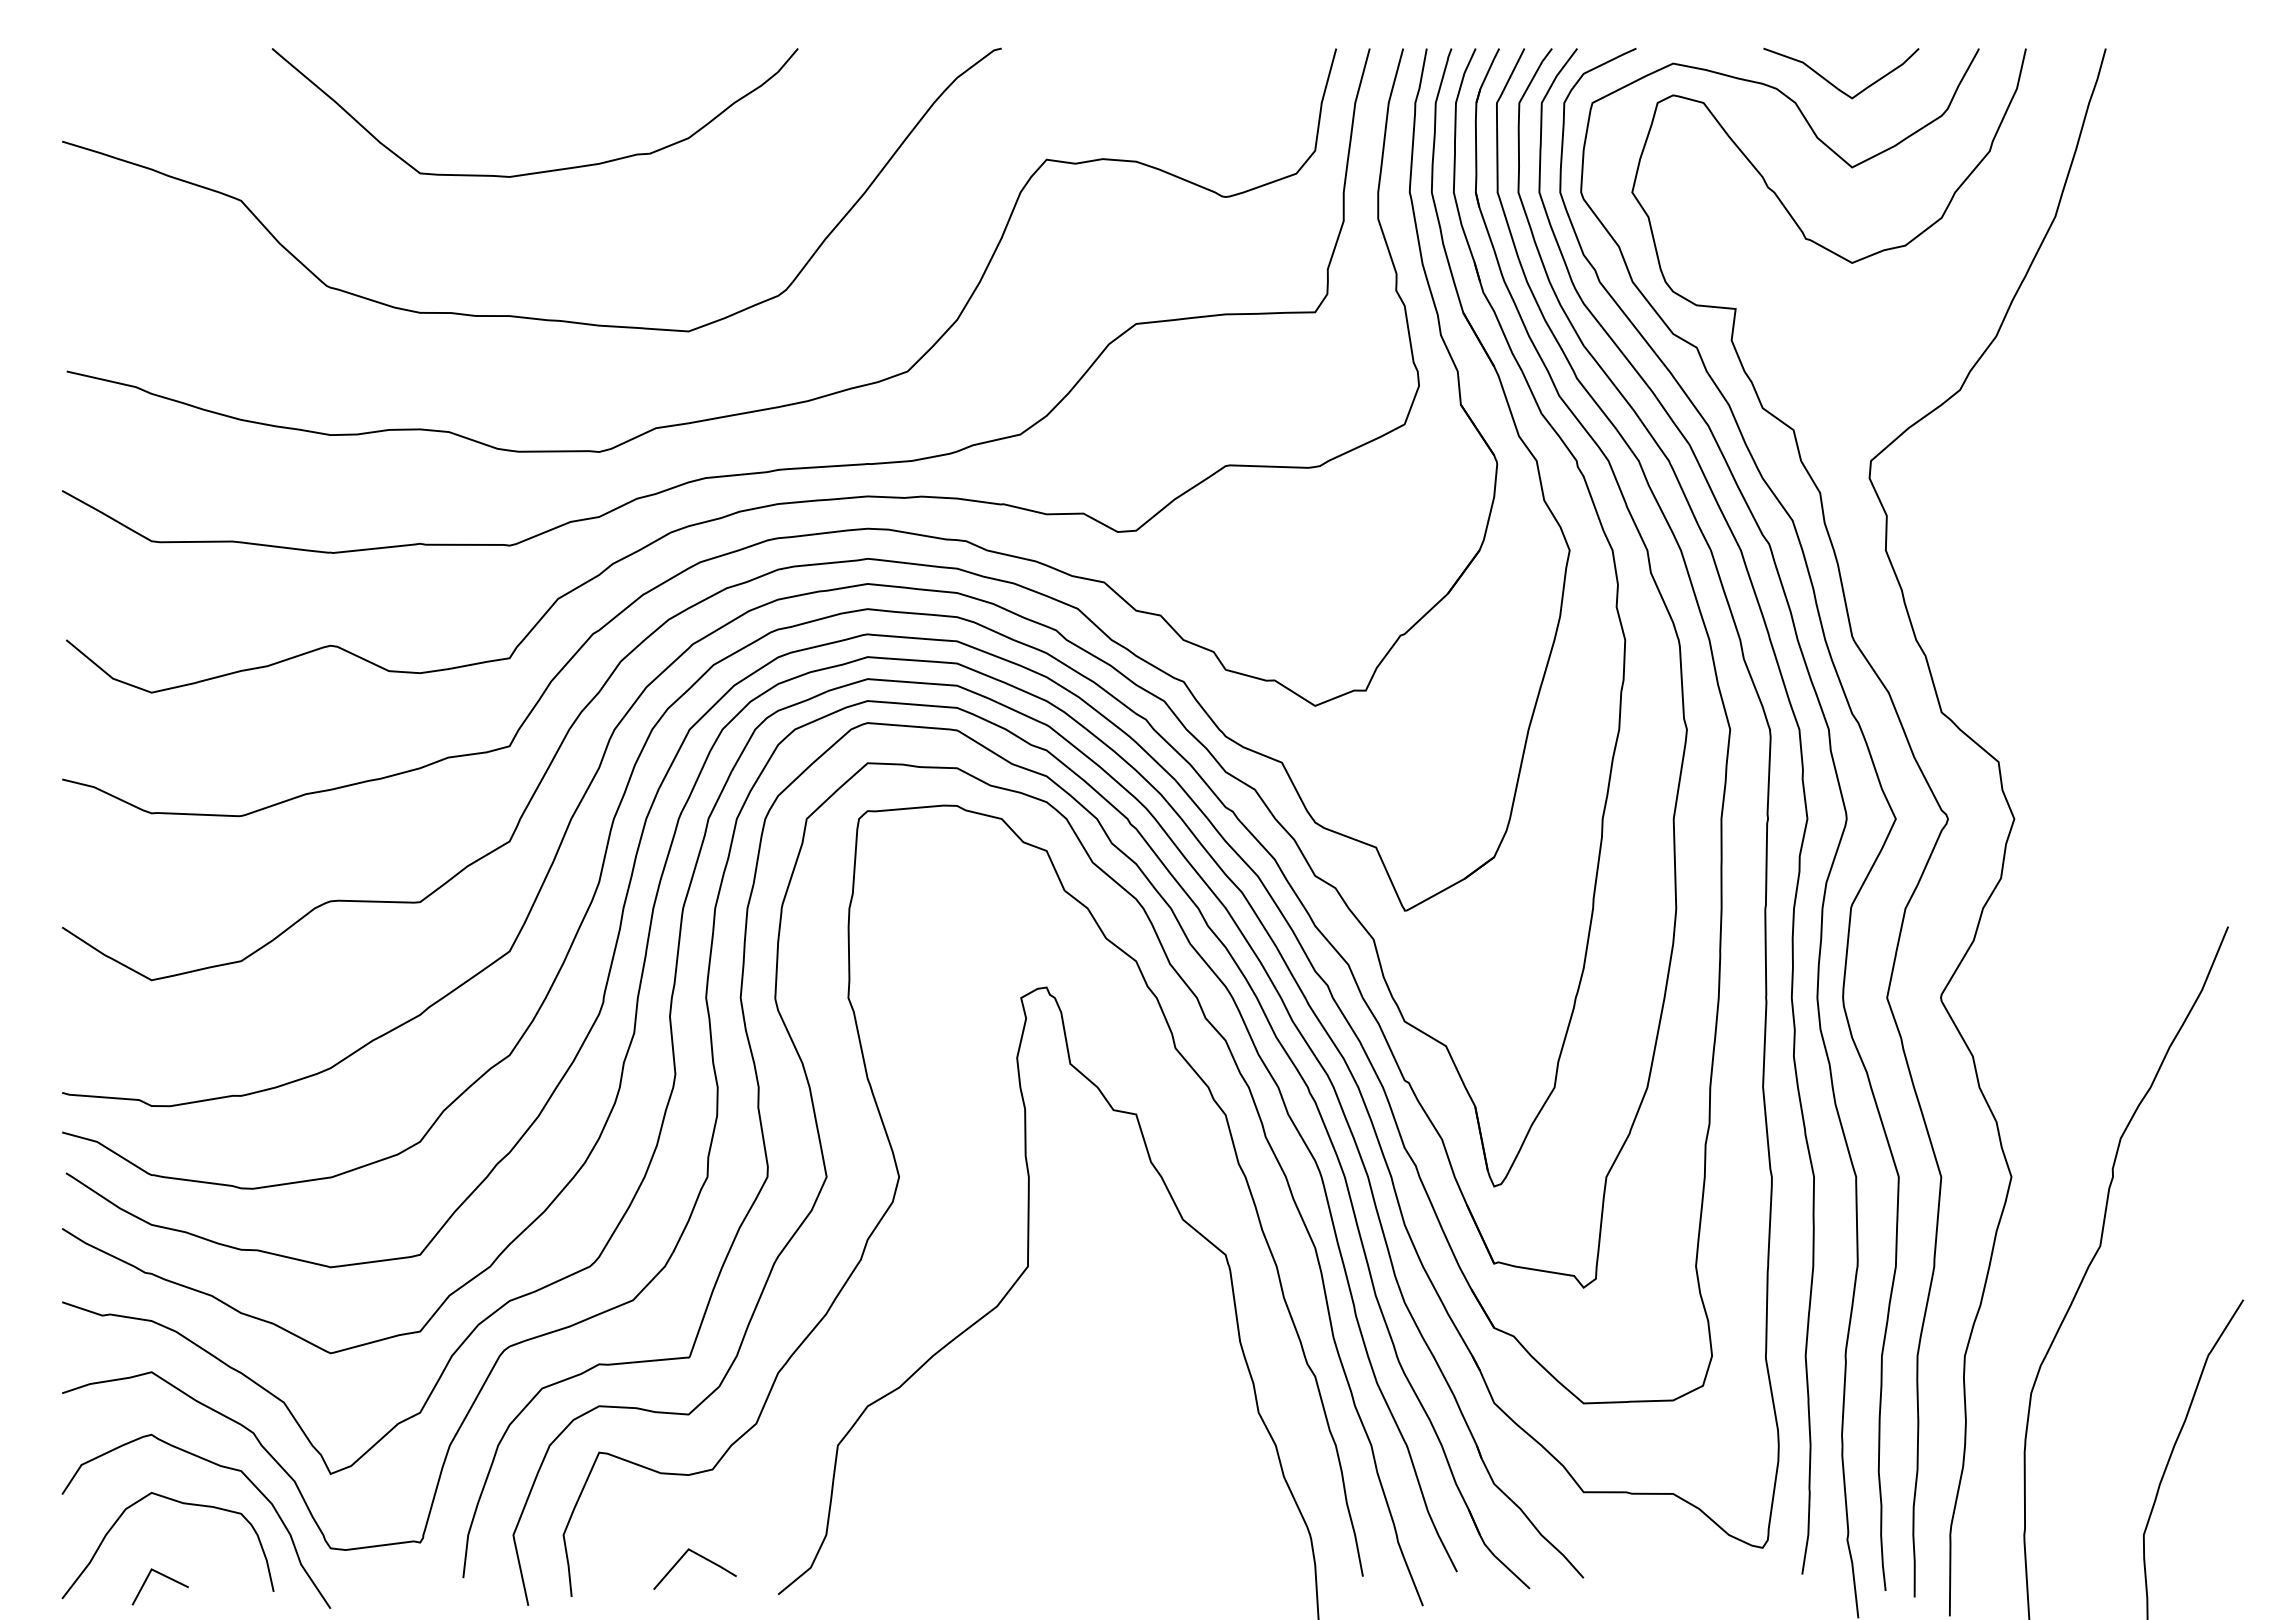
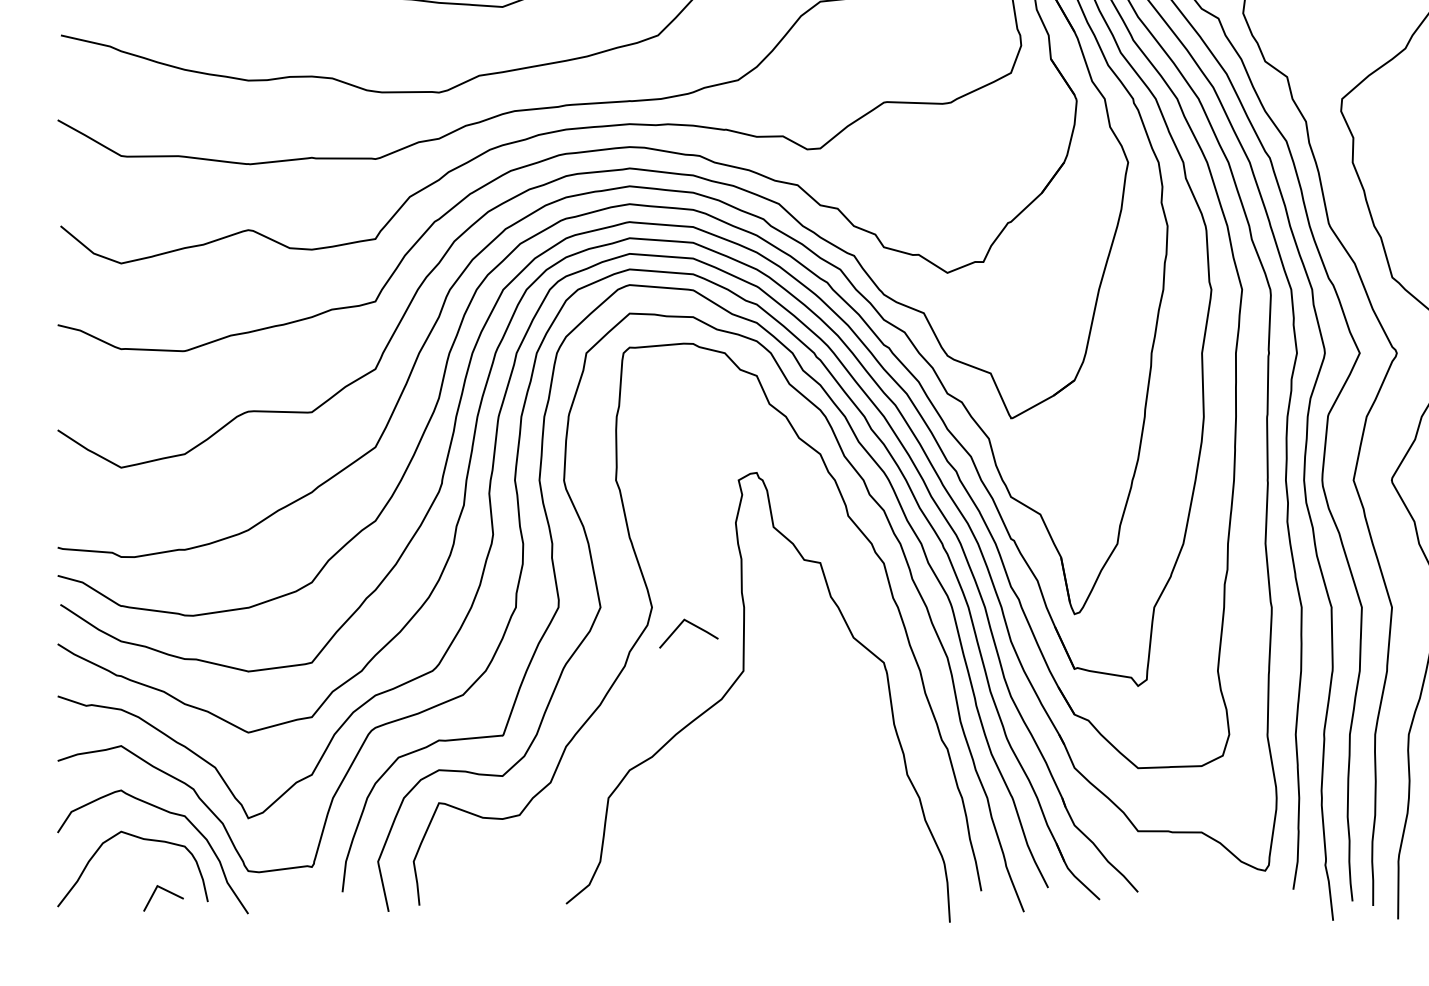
line: (699, 1556) -> (692, 624), moved
line: (163, 1576) -> (165, 891), moved

